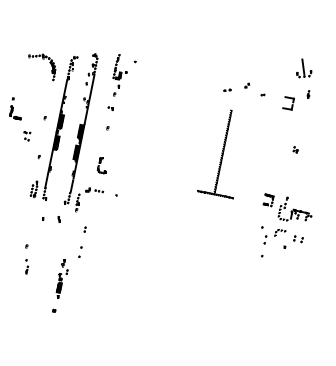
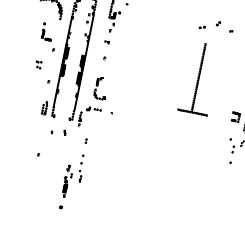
part: (15, 108) -> (46, 31), moved
part: (101, 165) -> (99, 88), size x1.67
part: (27, 266) -> (80, 176), moved

